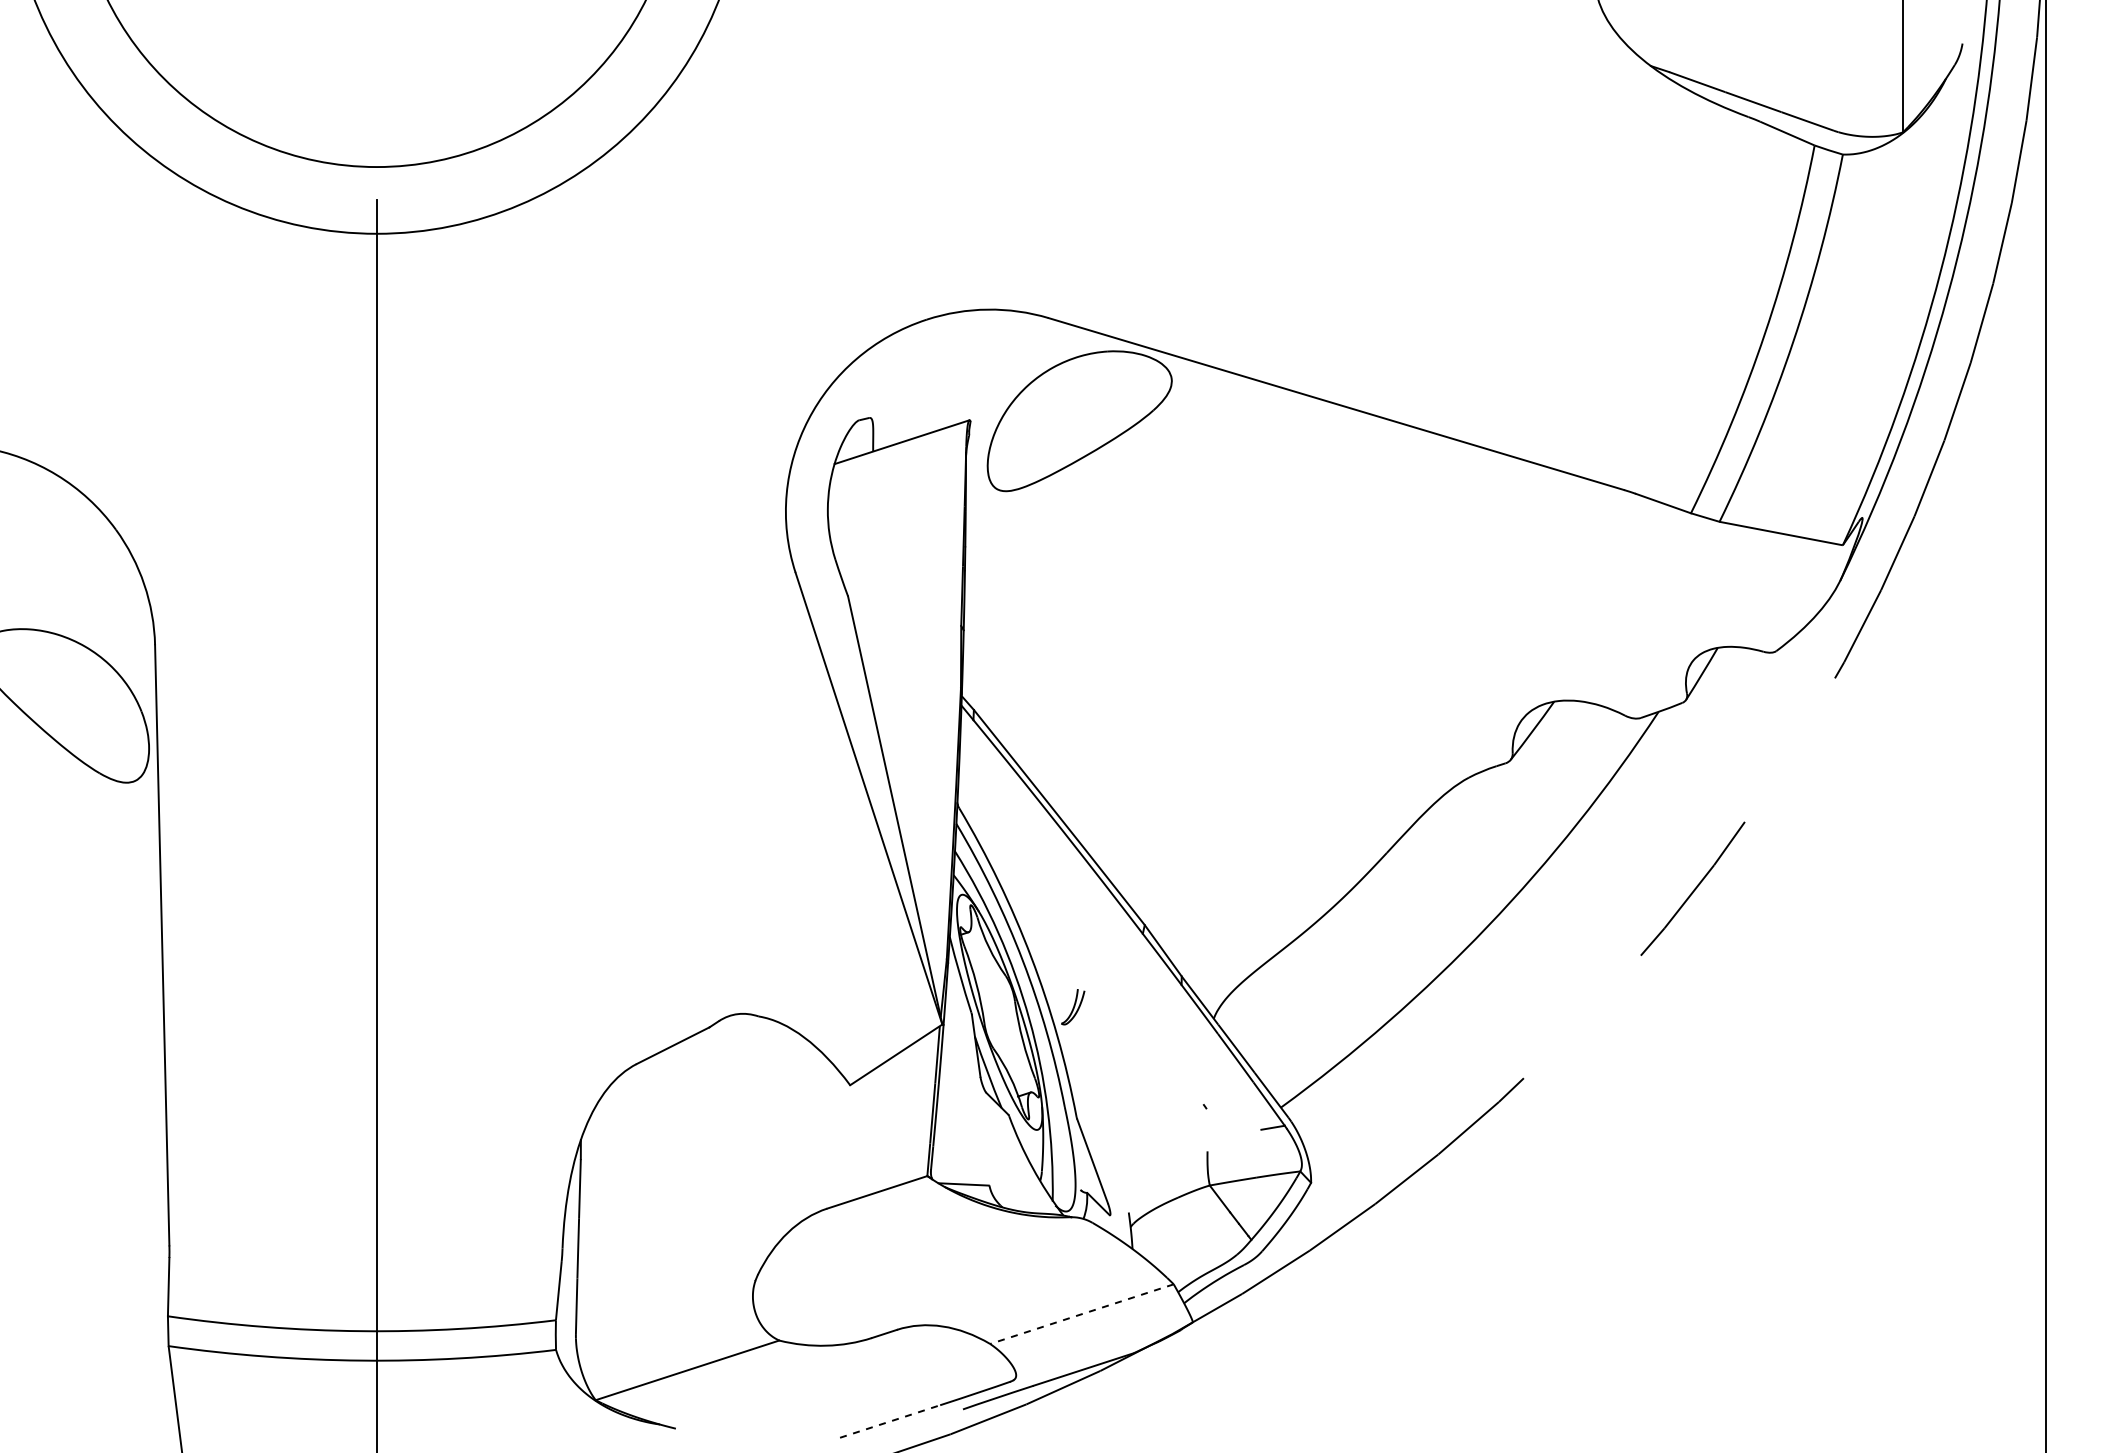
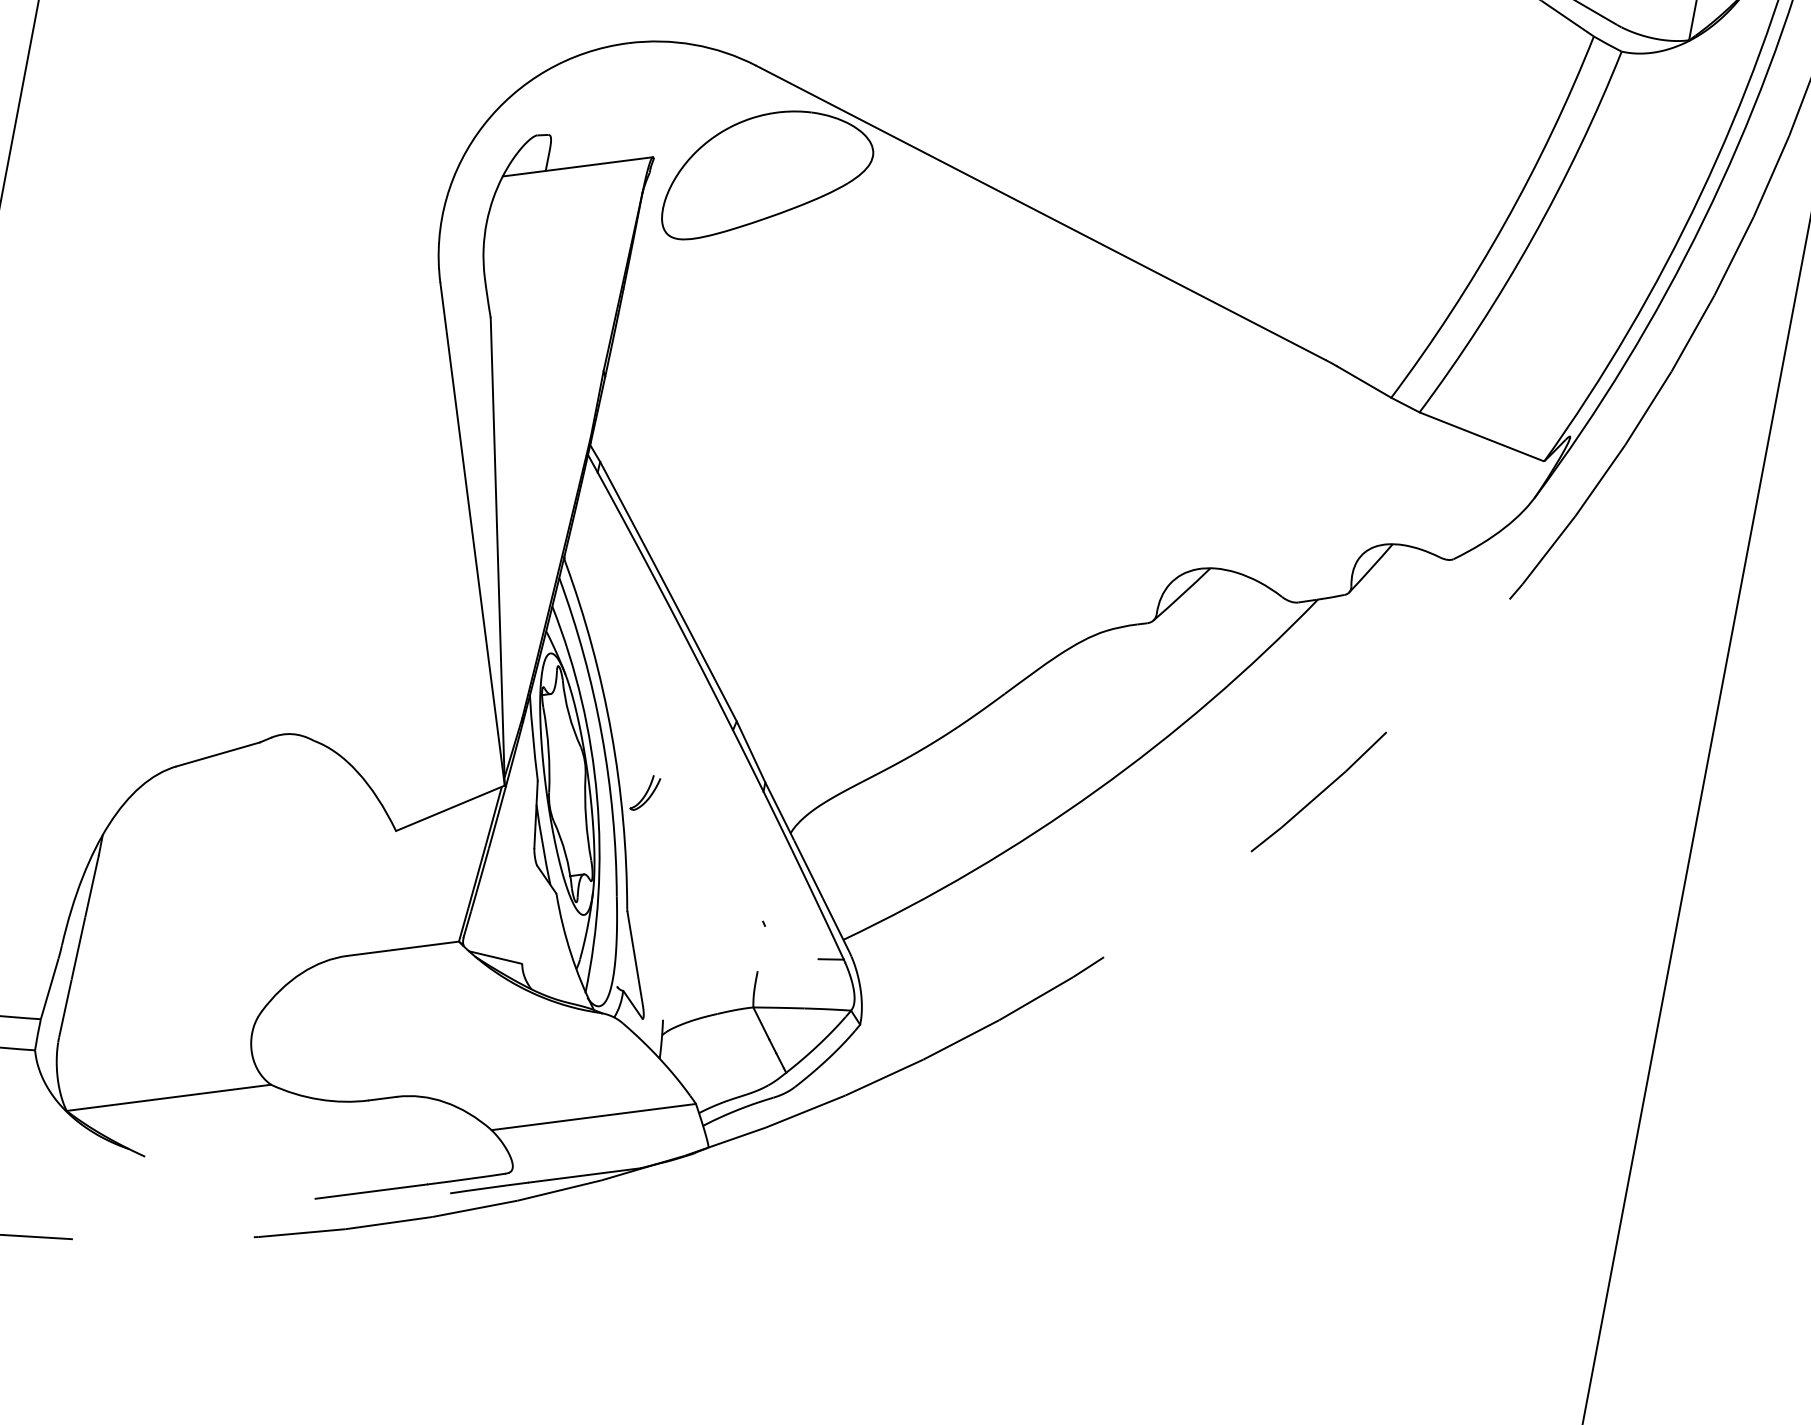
line: (1081, 1314) -> (593, 1117), dashed -> solid
line: (890, 1421) -> (371, 1191), dashed -> solid

